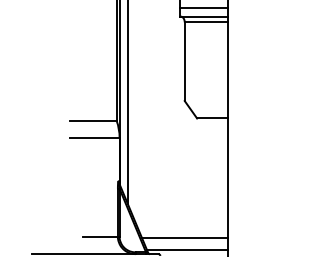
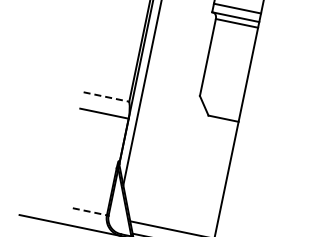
line: (93, 120) -> (106, 96), solid -> dashed
line: (100, 236) -> (89, 211), solid -> dashed

